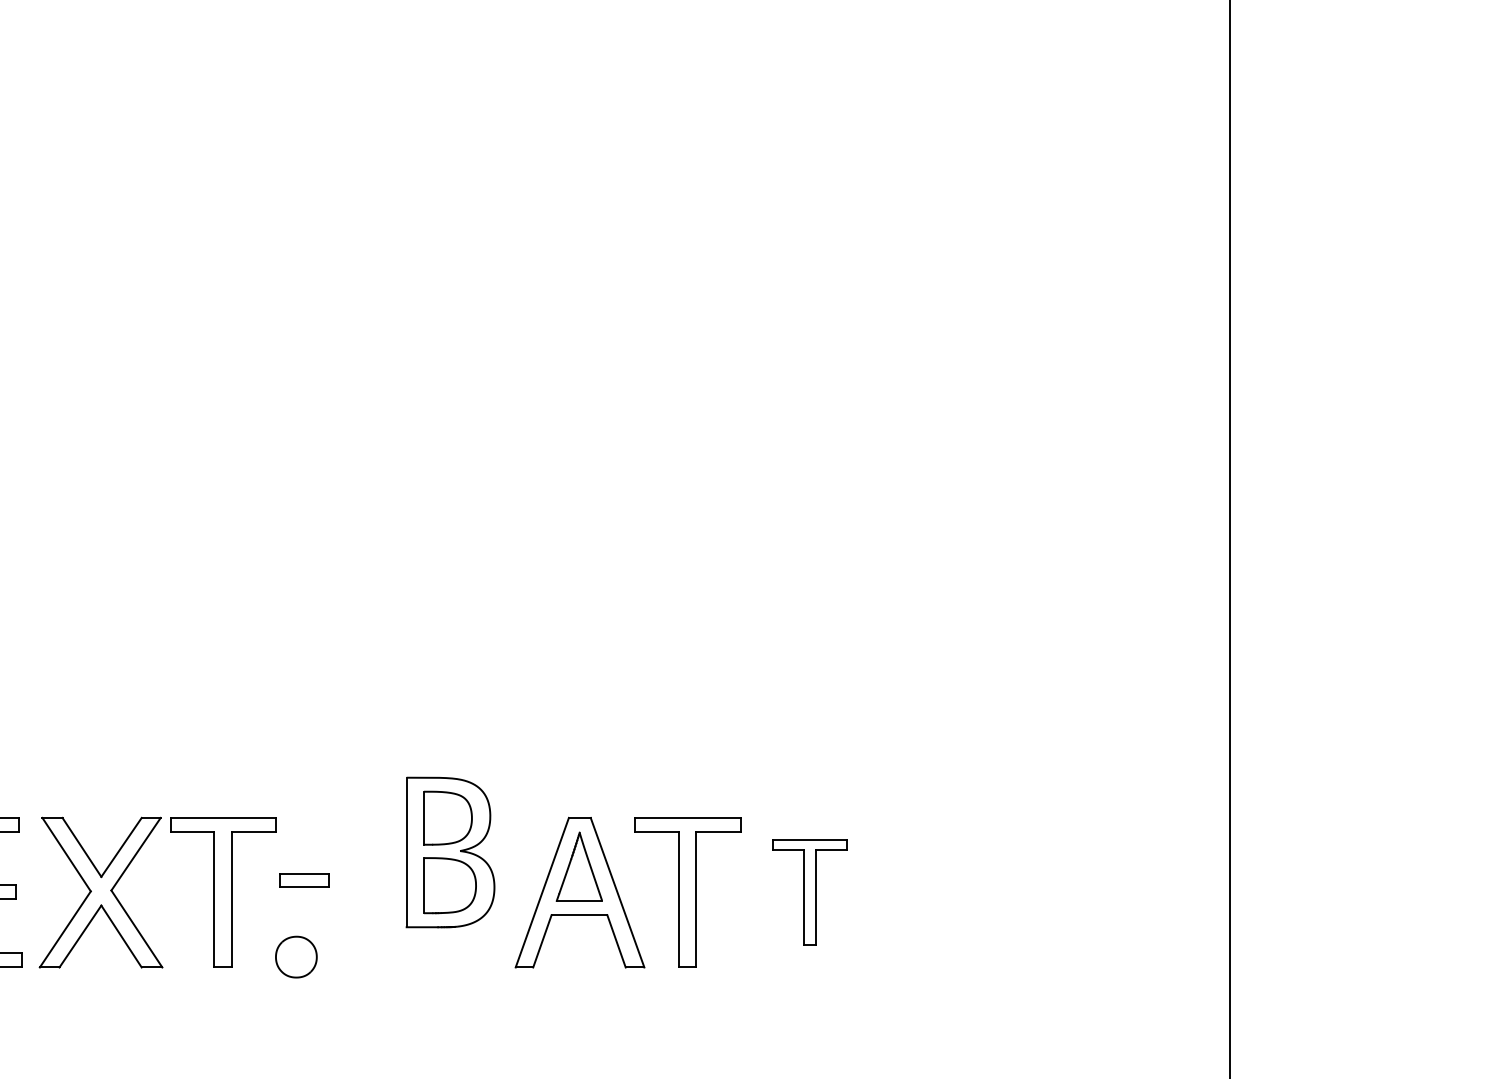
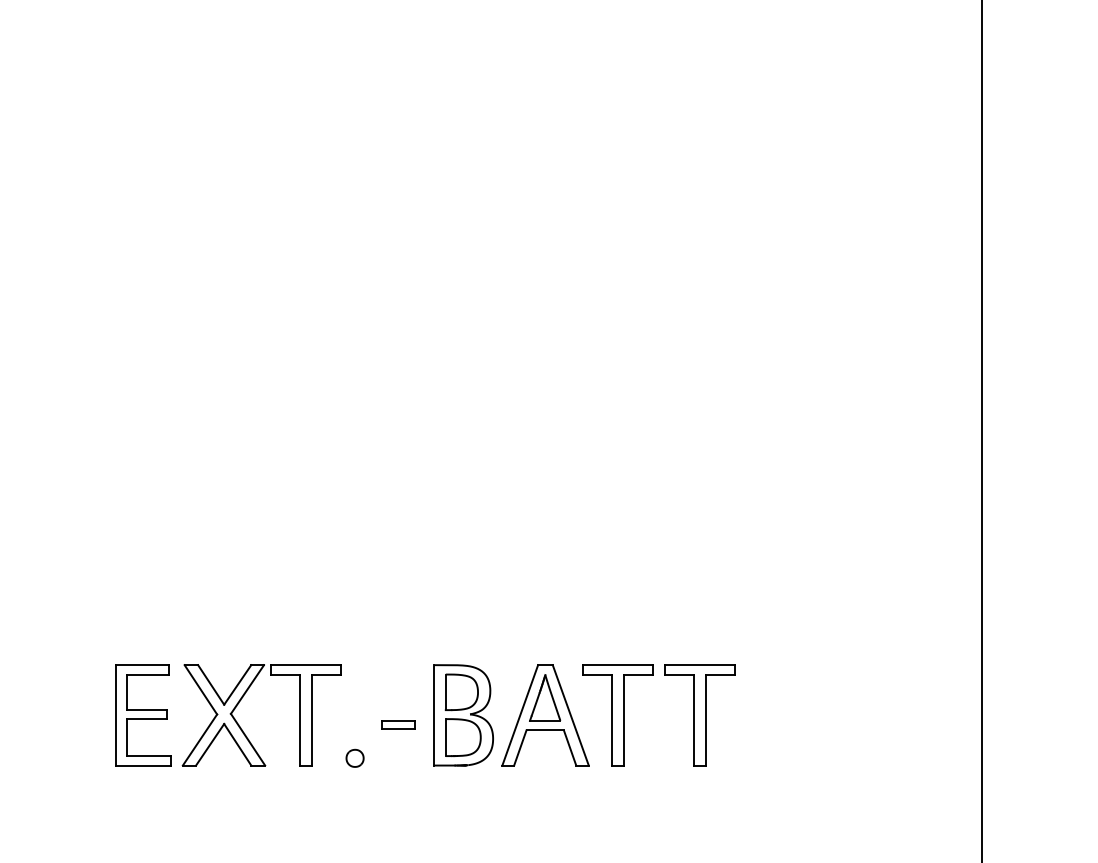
part: (450, 852) -> (463, 715), moved
part: (304, 879) -> (398, 724), moved
part: (809, 892) -> (699, 715), size x1.43
part: (295, 955) -> (354, 757), size x0.62

